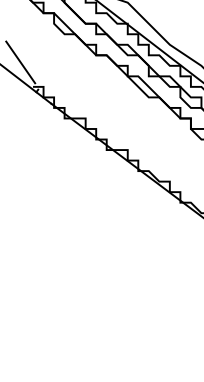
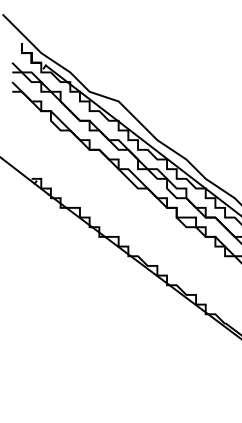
line: (19, 62) -> (19, 156), removed

